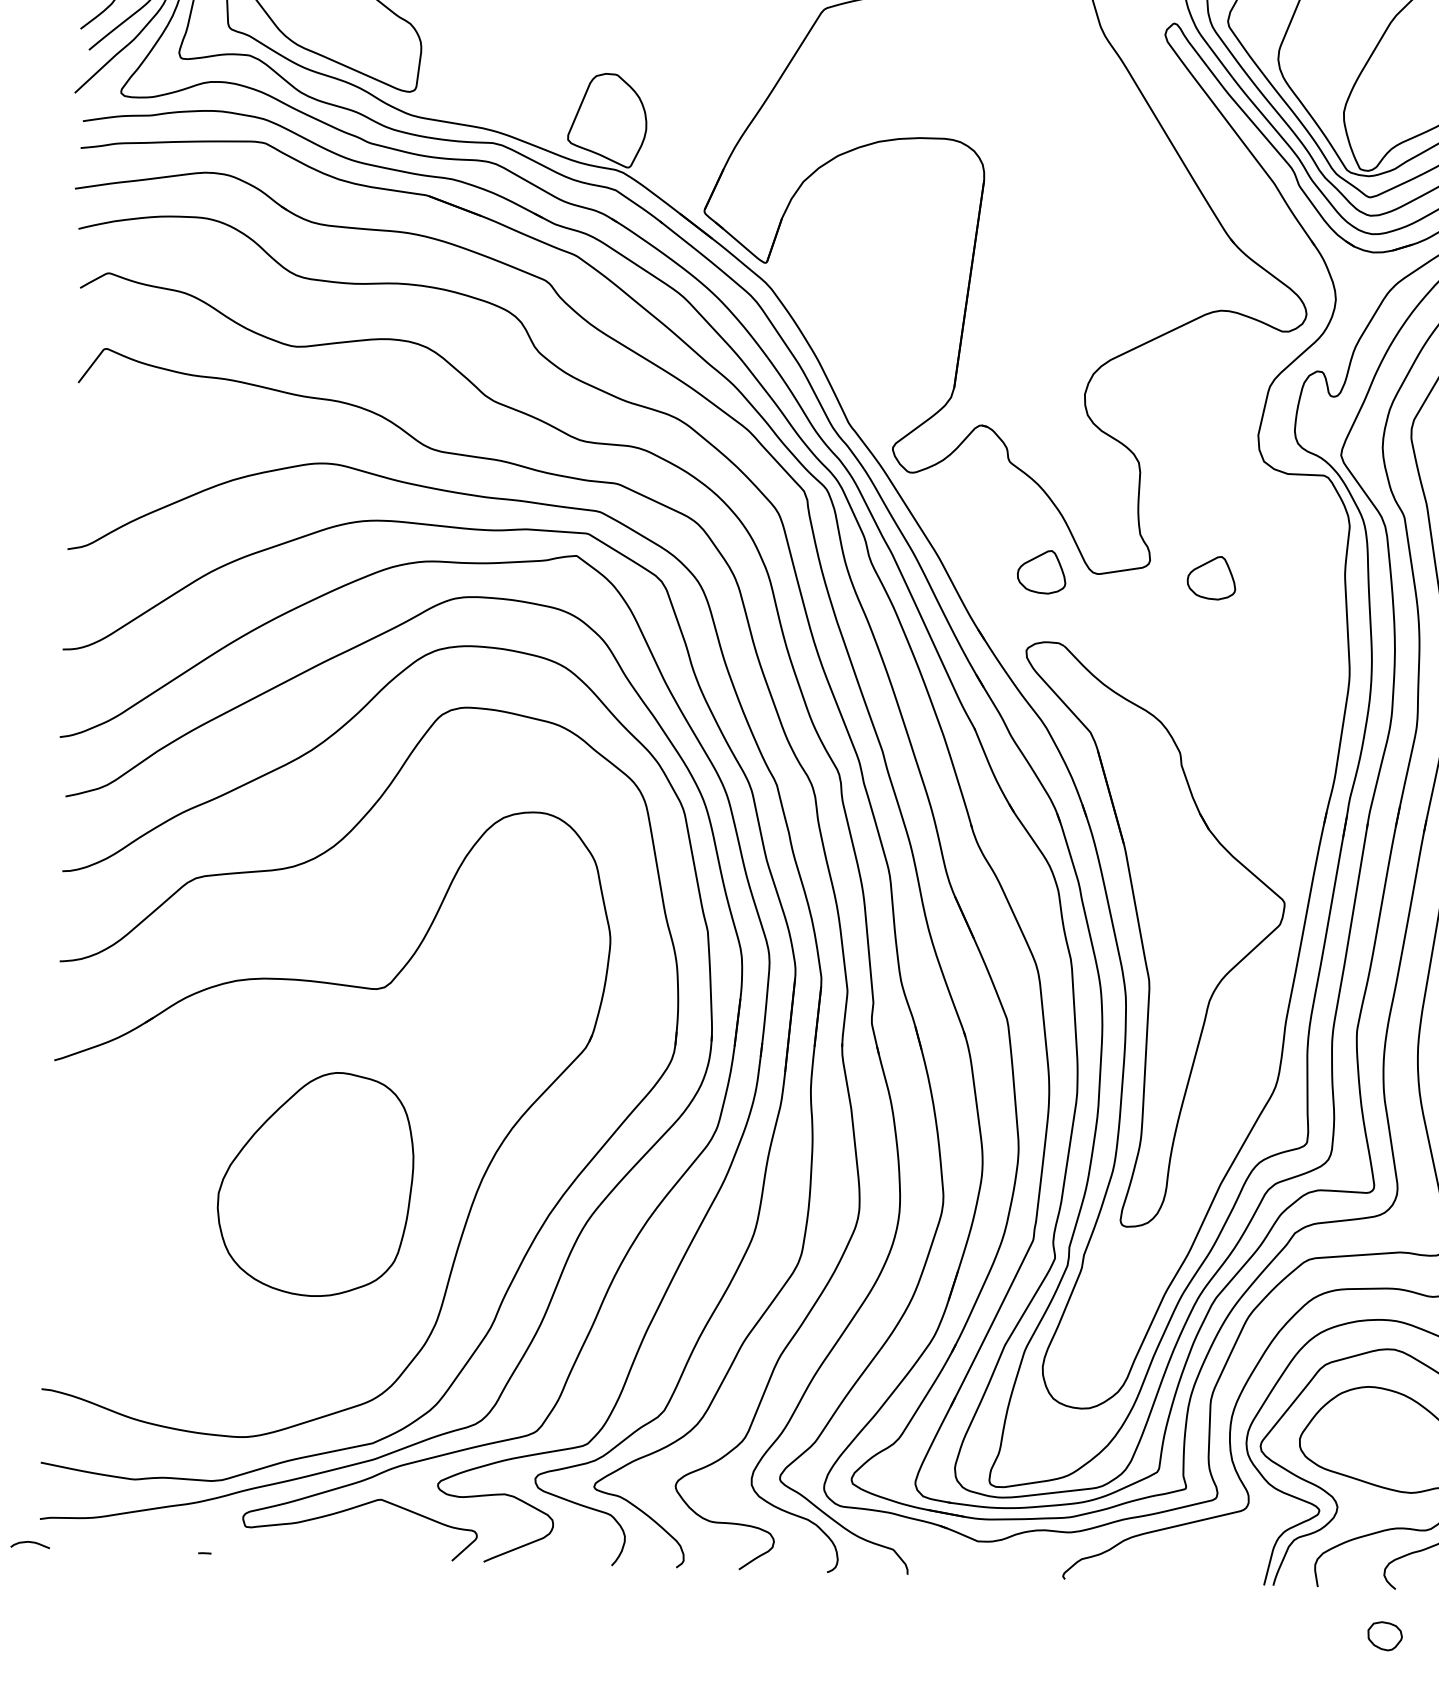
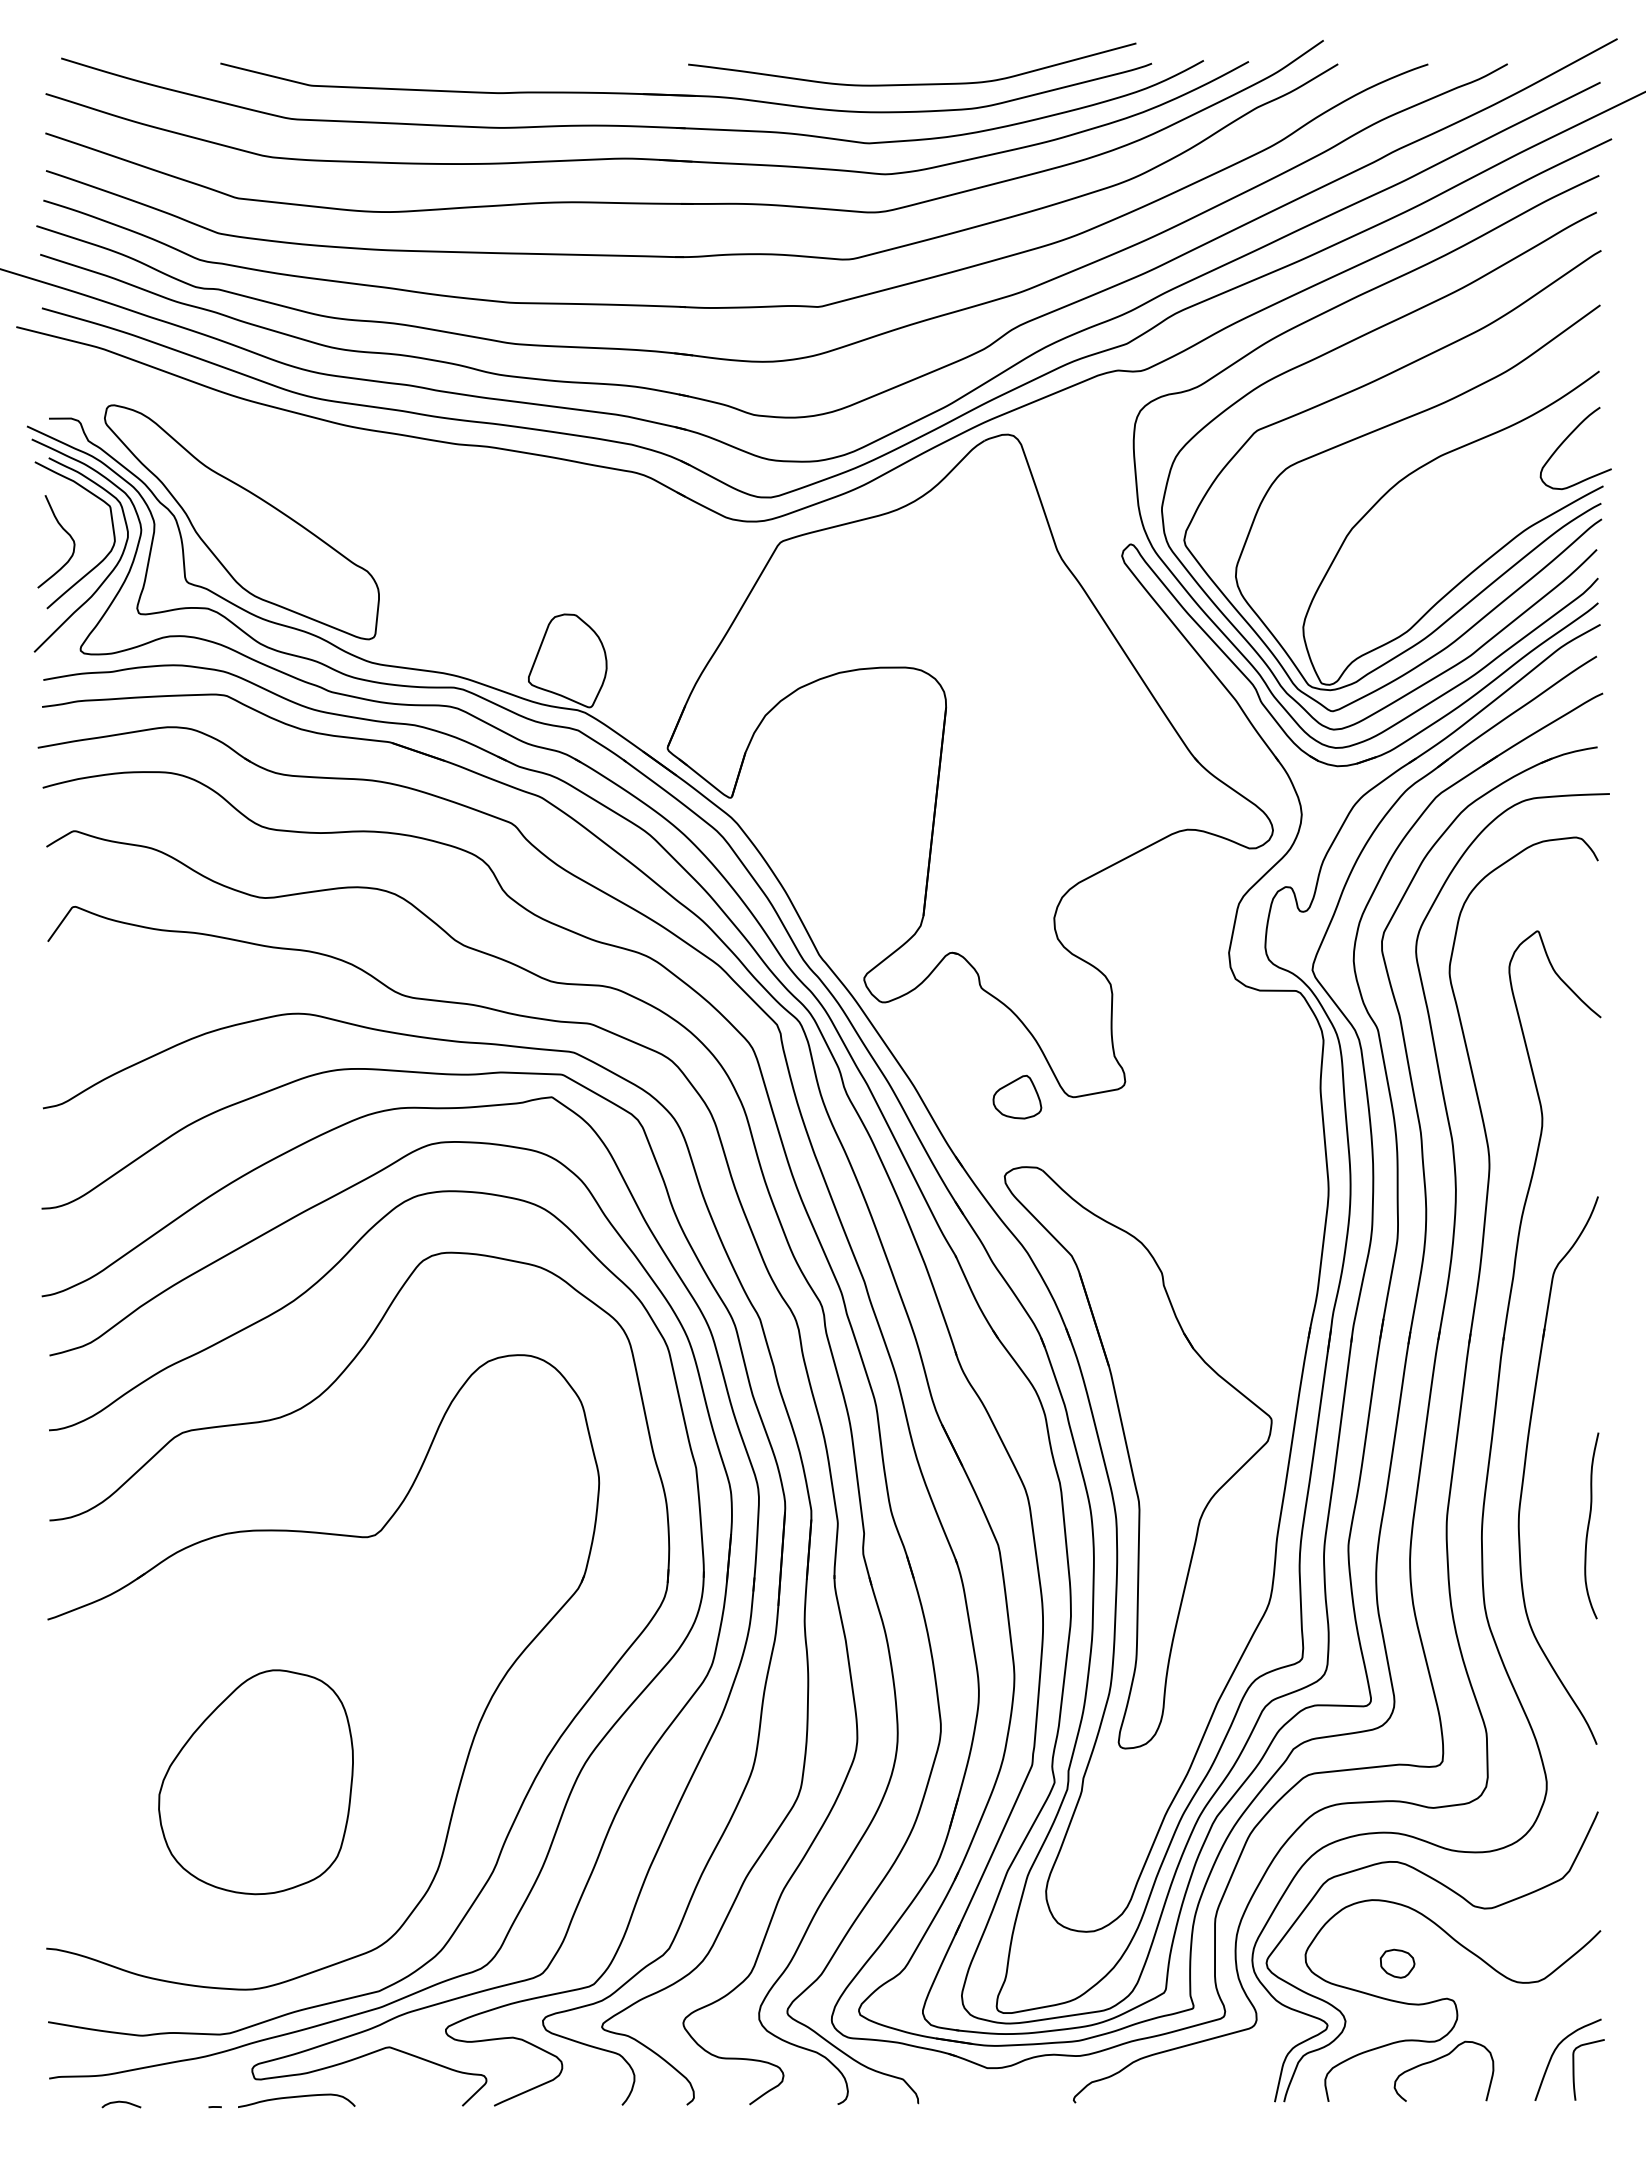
part: (1211, 577) -> (1187, 1096), removed
part: (315, 1184) -> (255, 1782), moved
curve: (30, 1542) -> (121, 2102), moved
curve: (286, 1546) -> (296, 2097), added
part: (1384, 1636) -> (1397, 1963), moved

